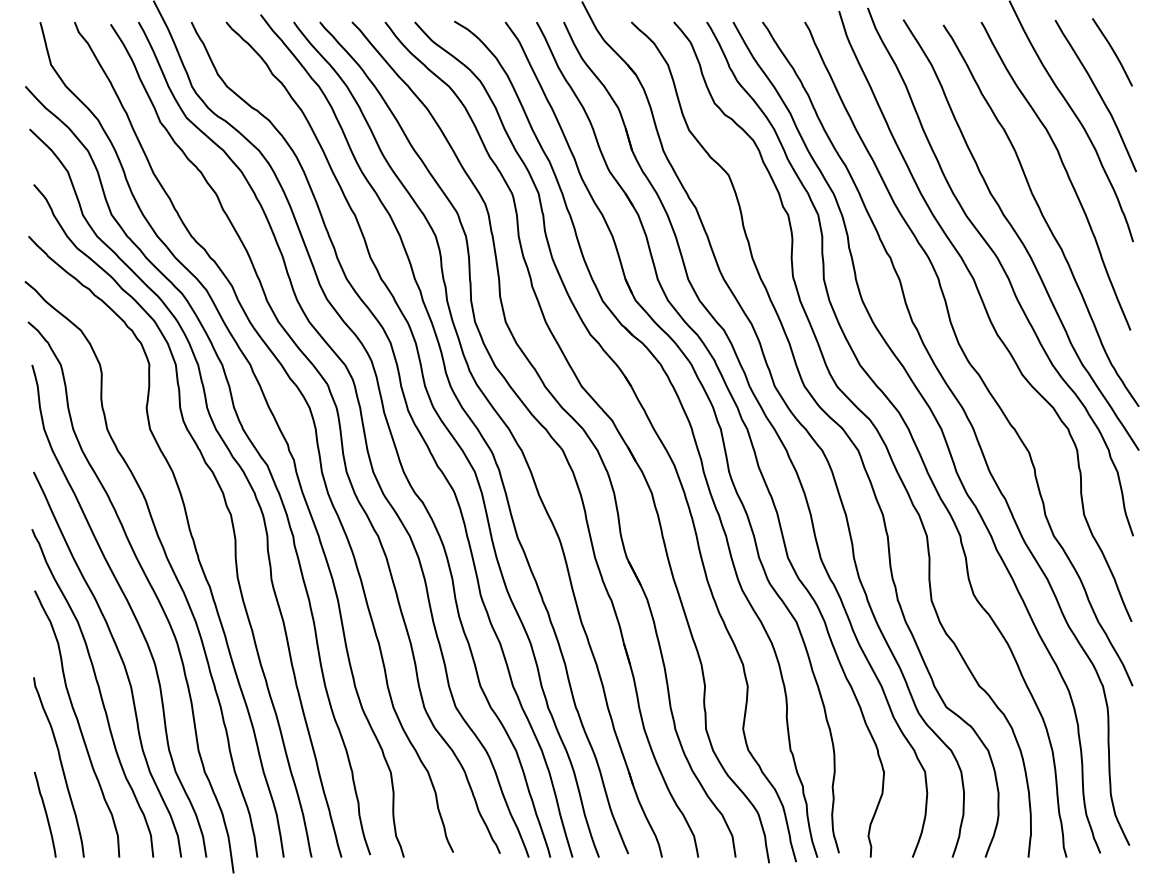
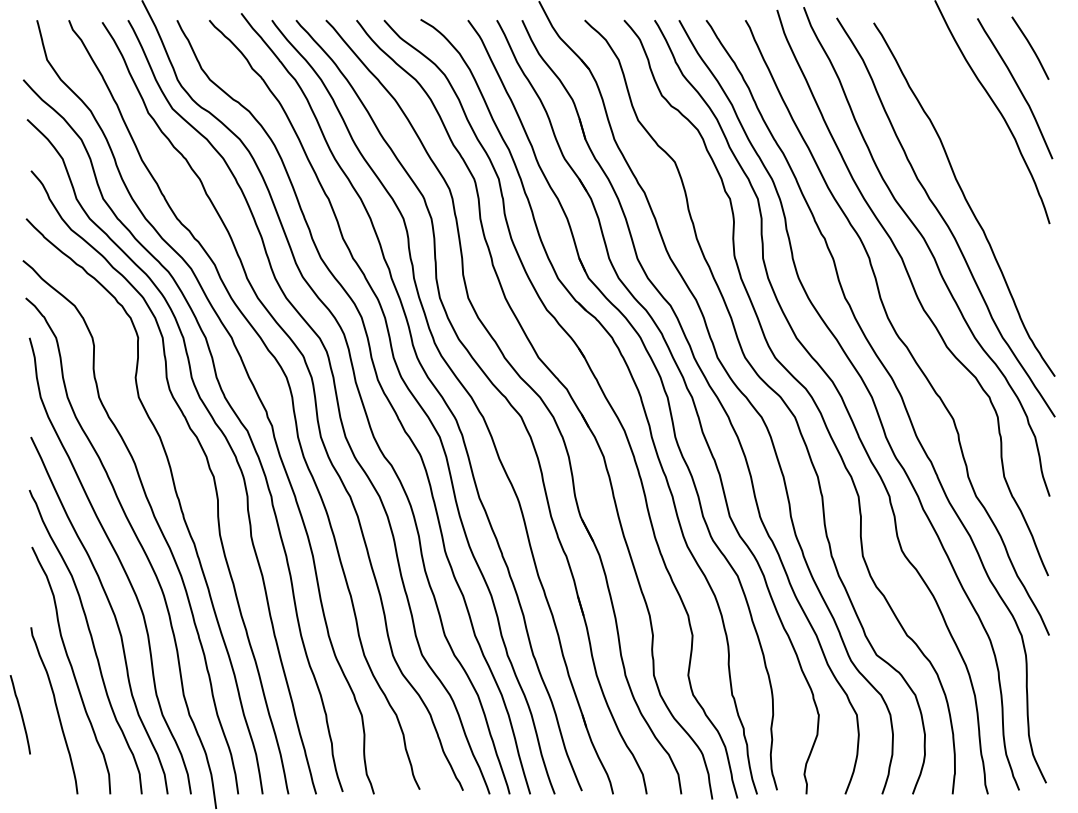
curve: (1065, 171) -> (986, 158), removed
curve: (45, 814) -> (20, 714), moved

